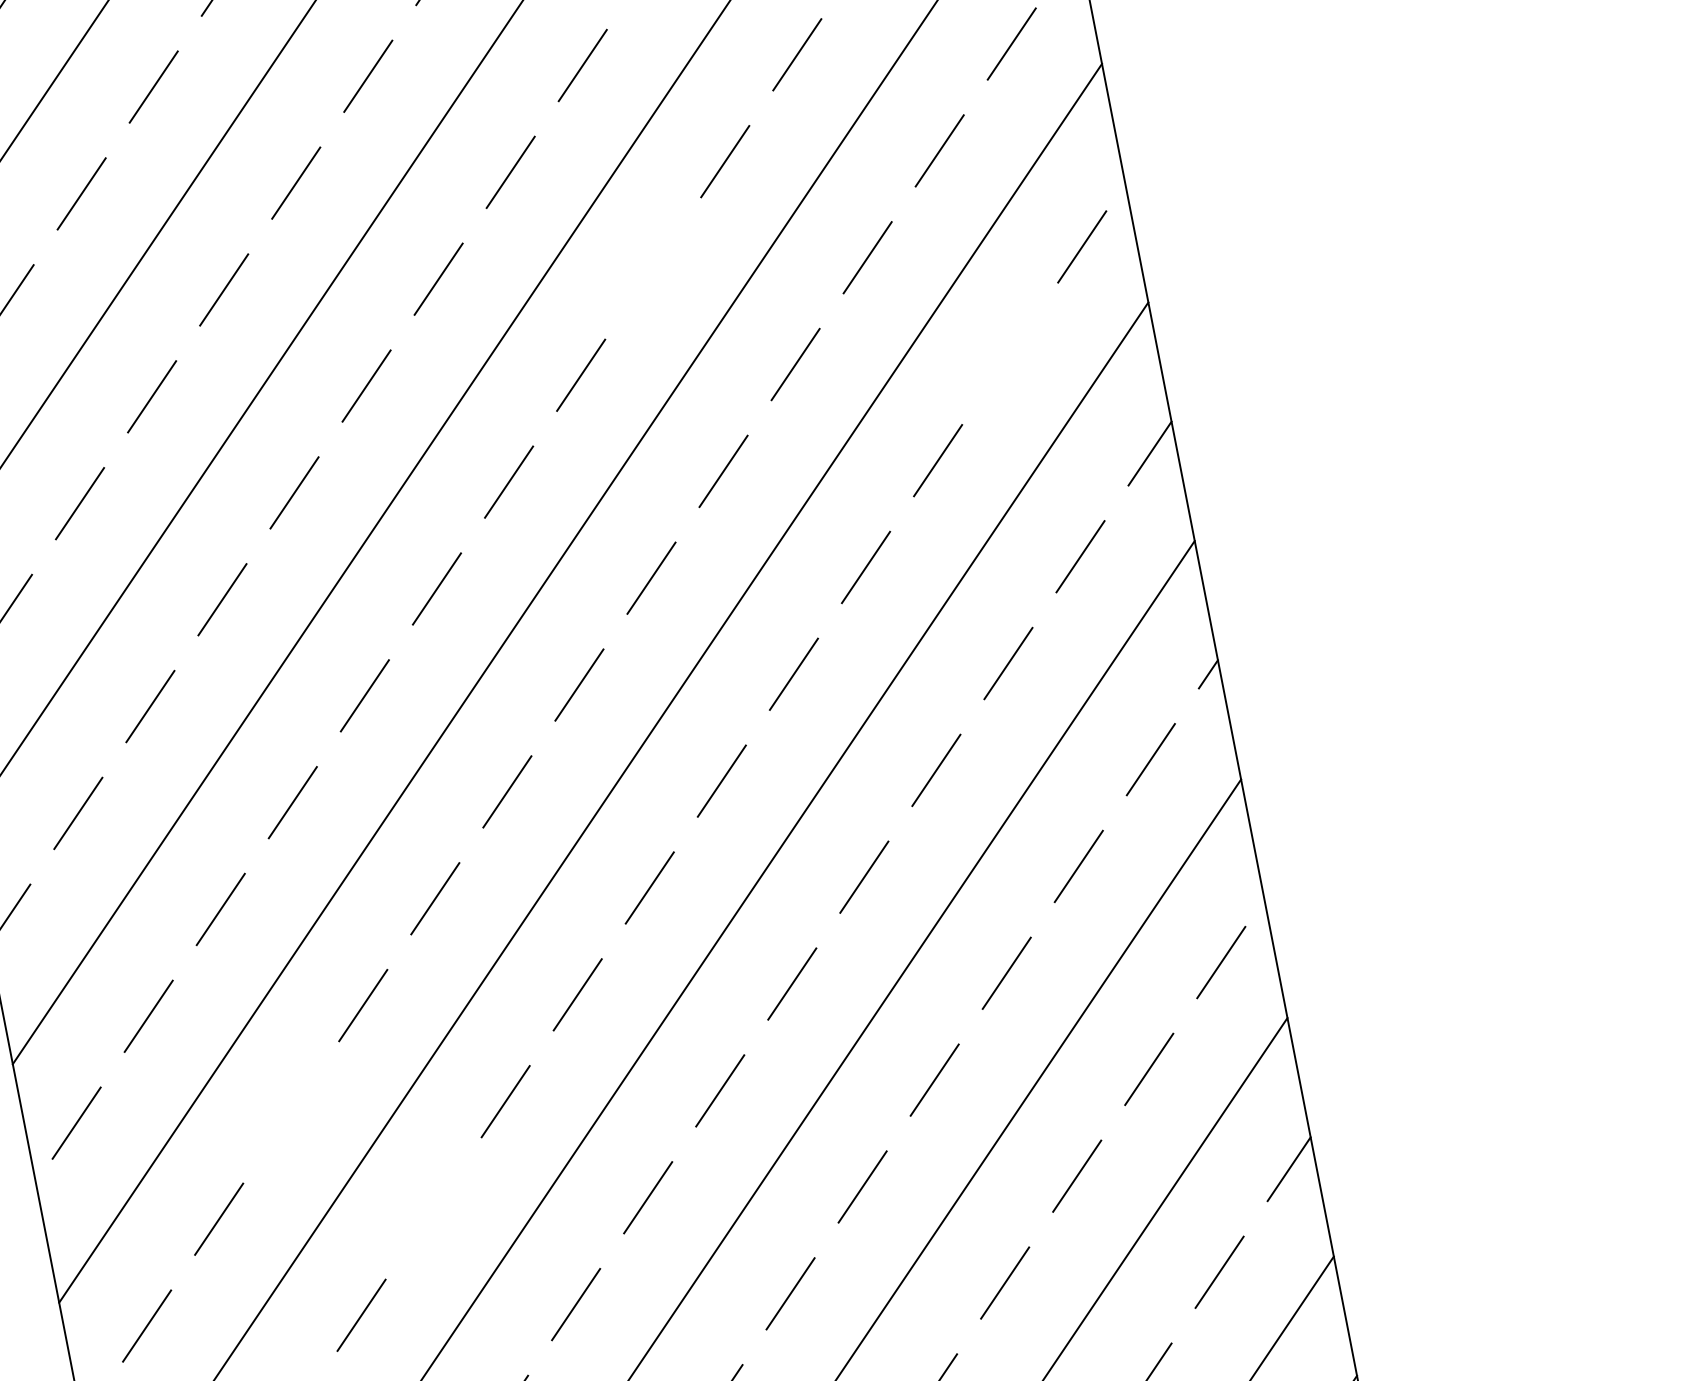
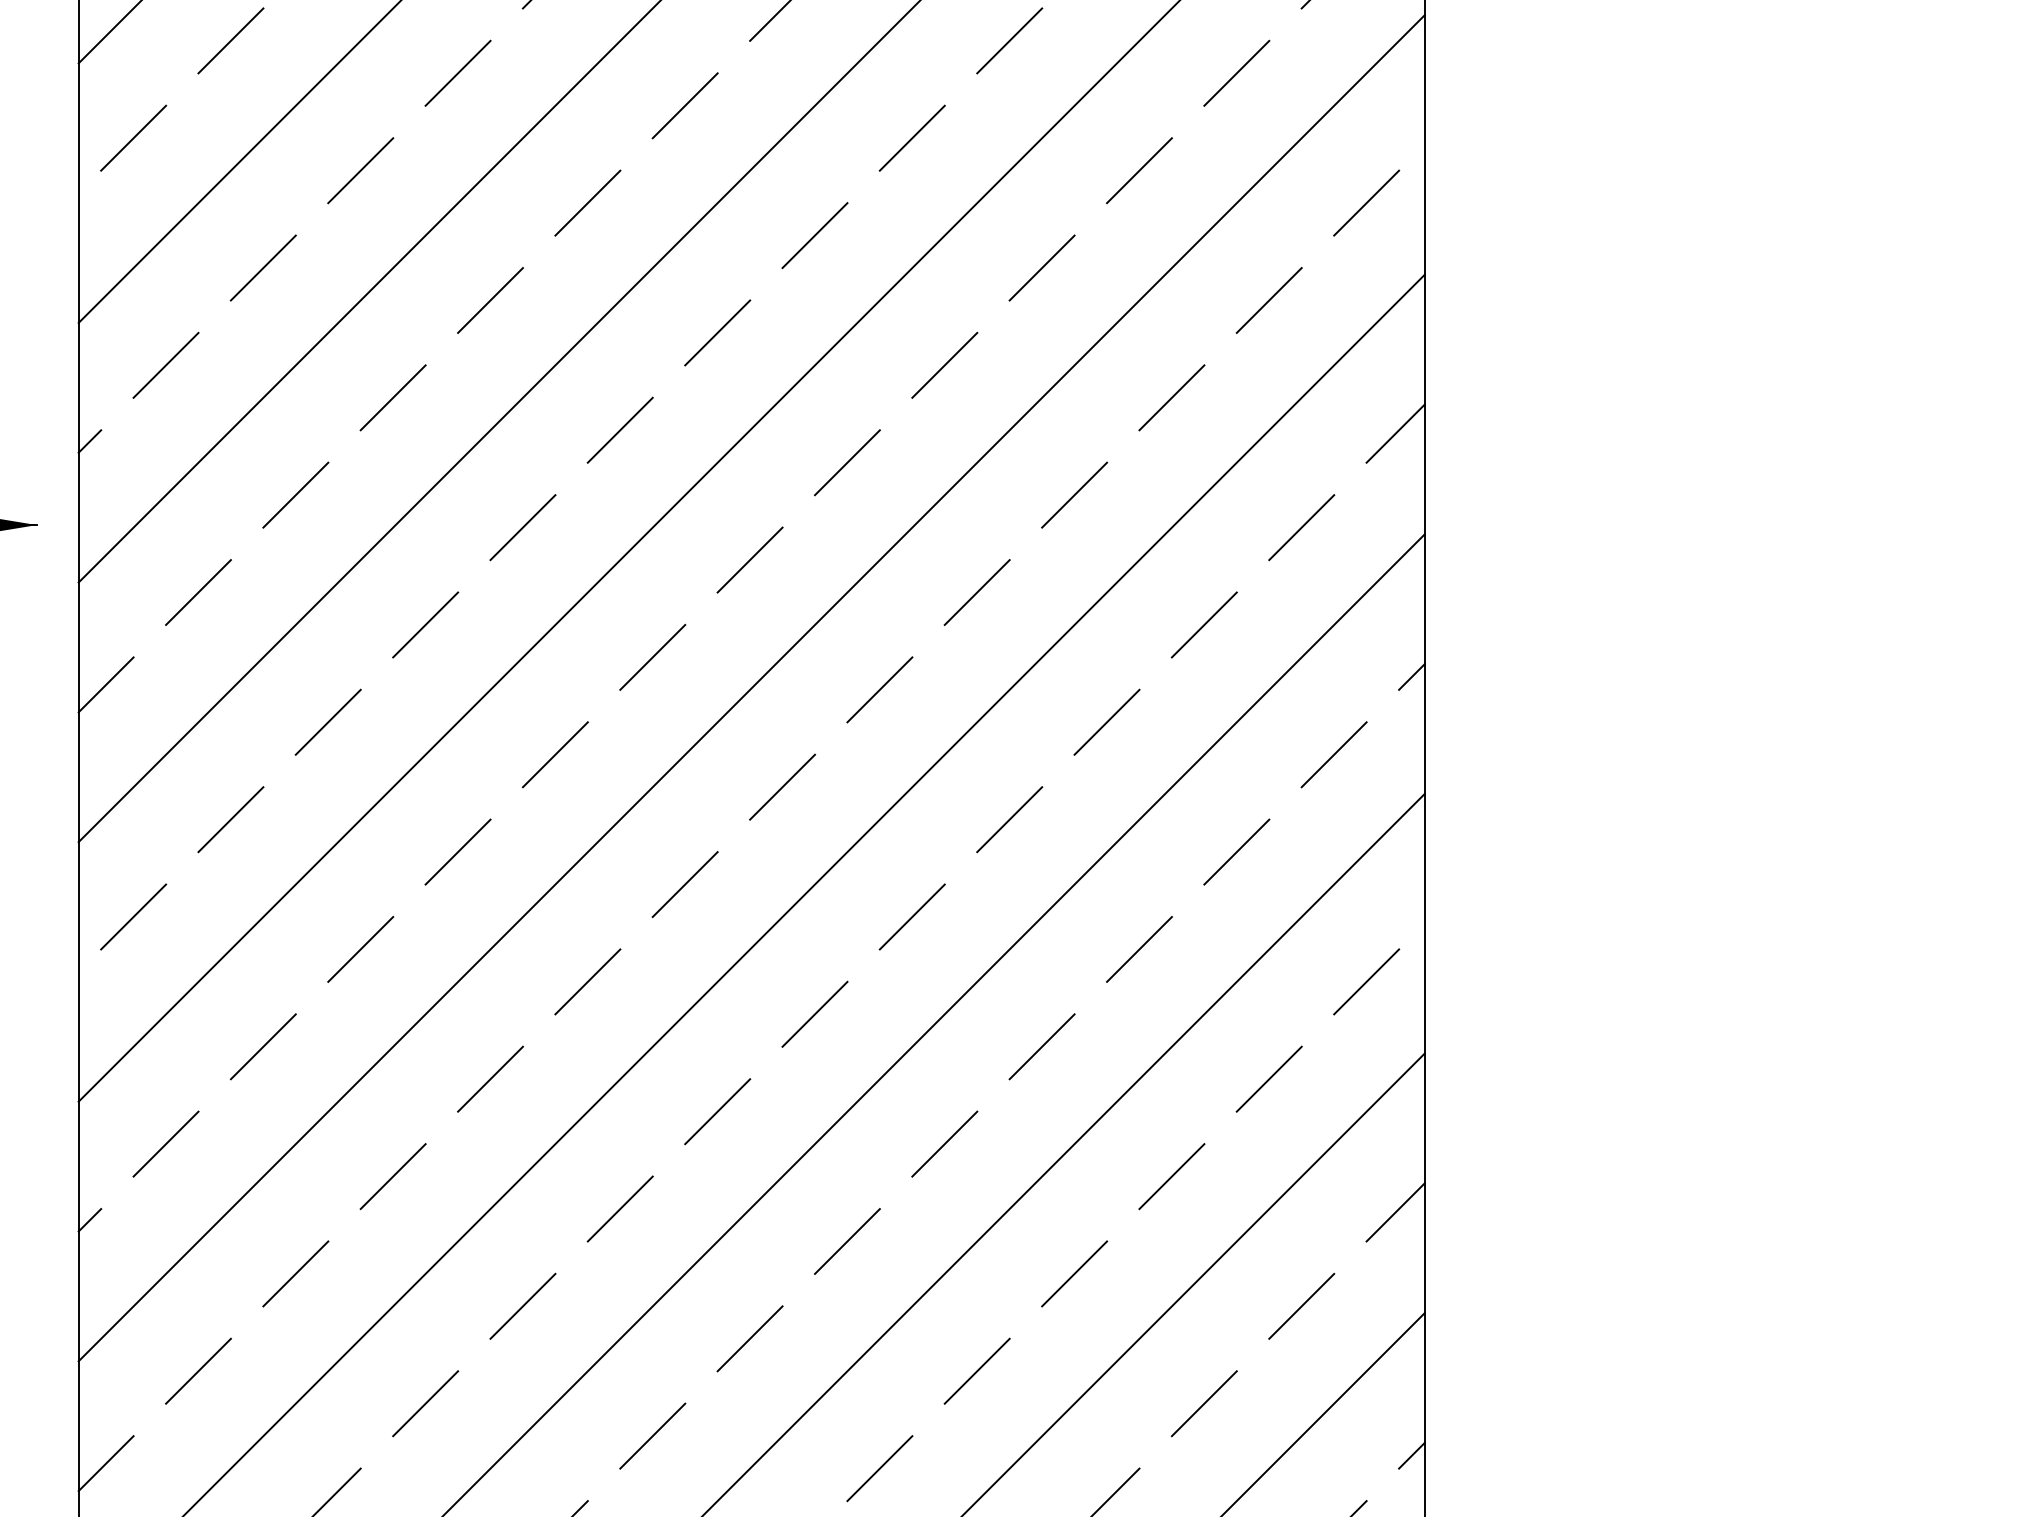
line: (652, 267) -> (911, 137), added
line: (1009, 353) -> (1268, 300), added
line: (290, 1112) -> (360, 949), added
line: (433, 1207) -> (490, 1078), added

